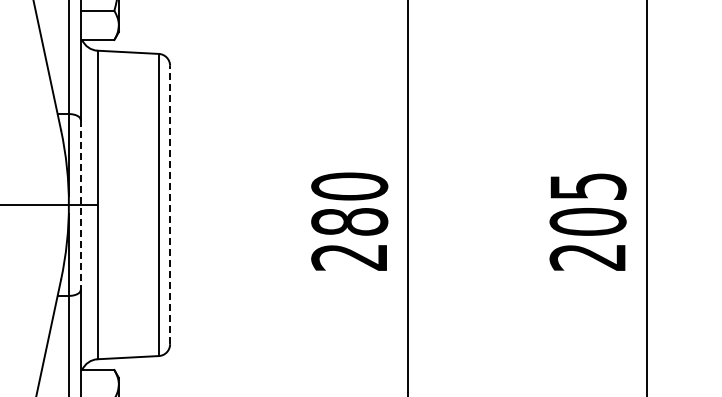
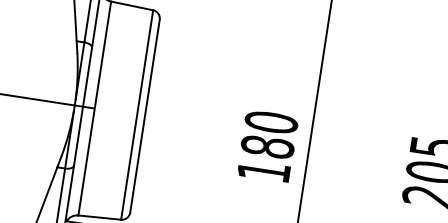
line: (170, 204) -> (145, 115), dashed -> solid
line: (80, 205) -> (82, 107), dashed -> solid
text: (348, 257) -> (263, 171), 280 -> 180

